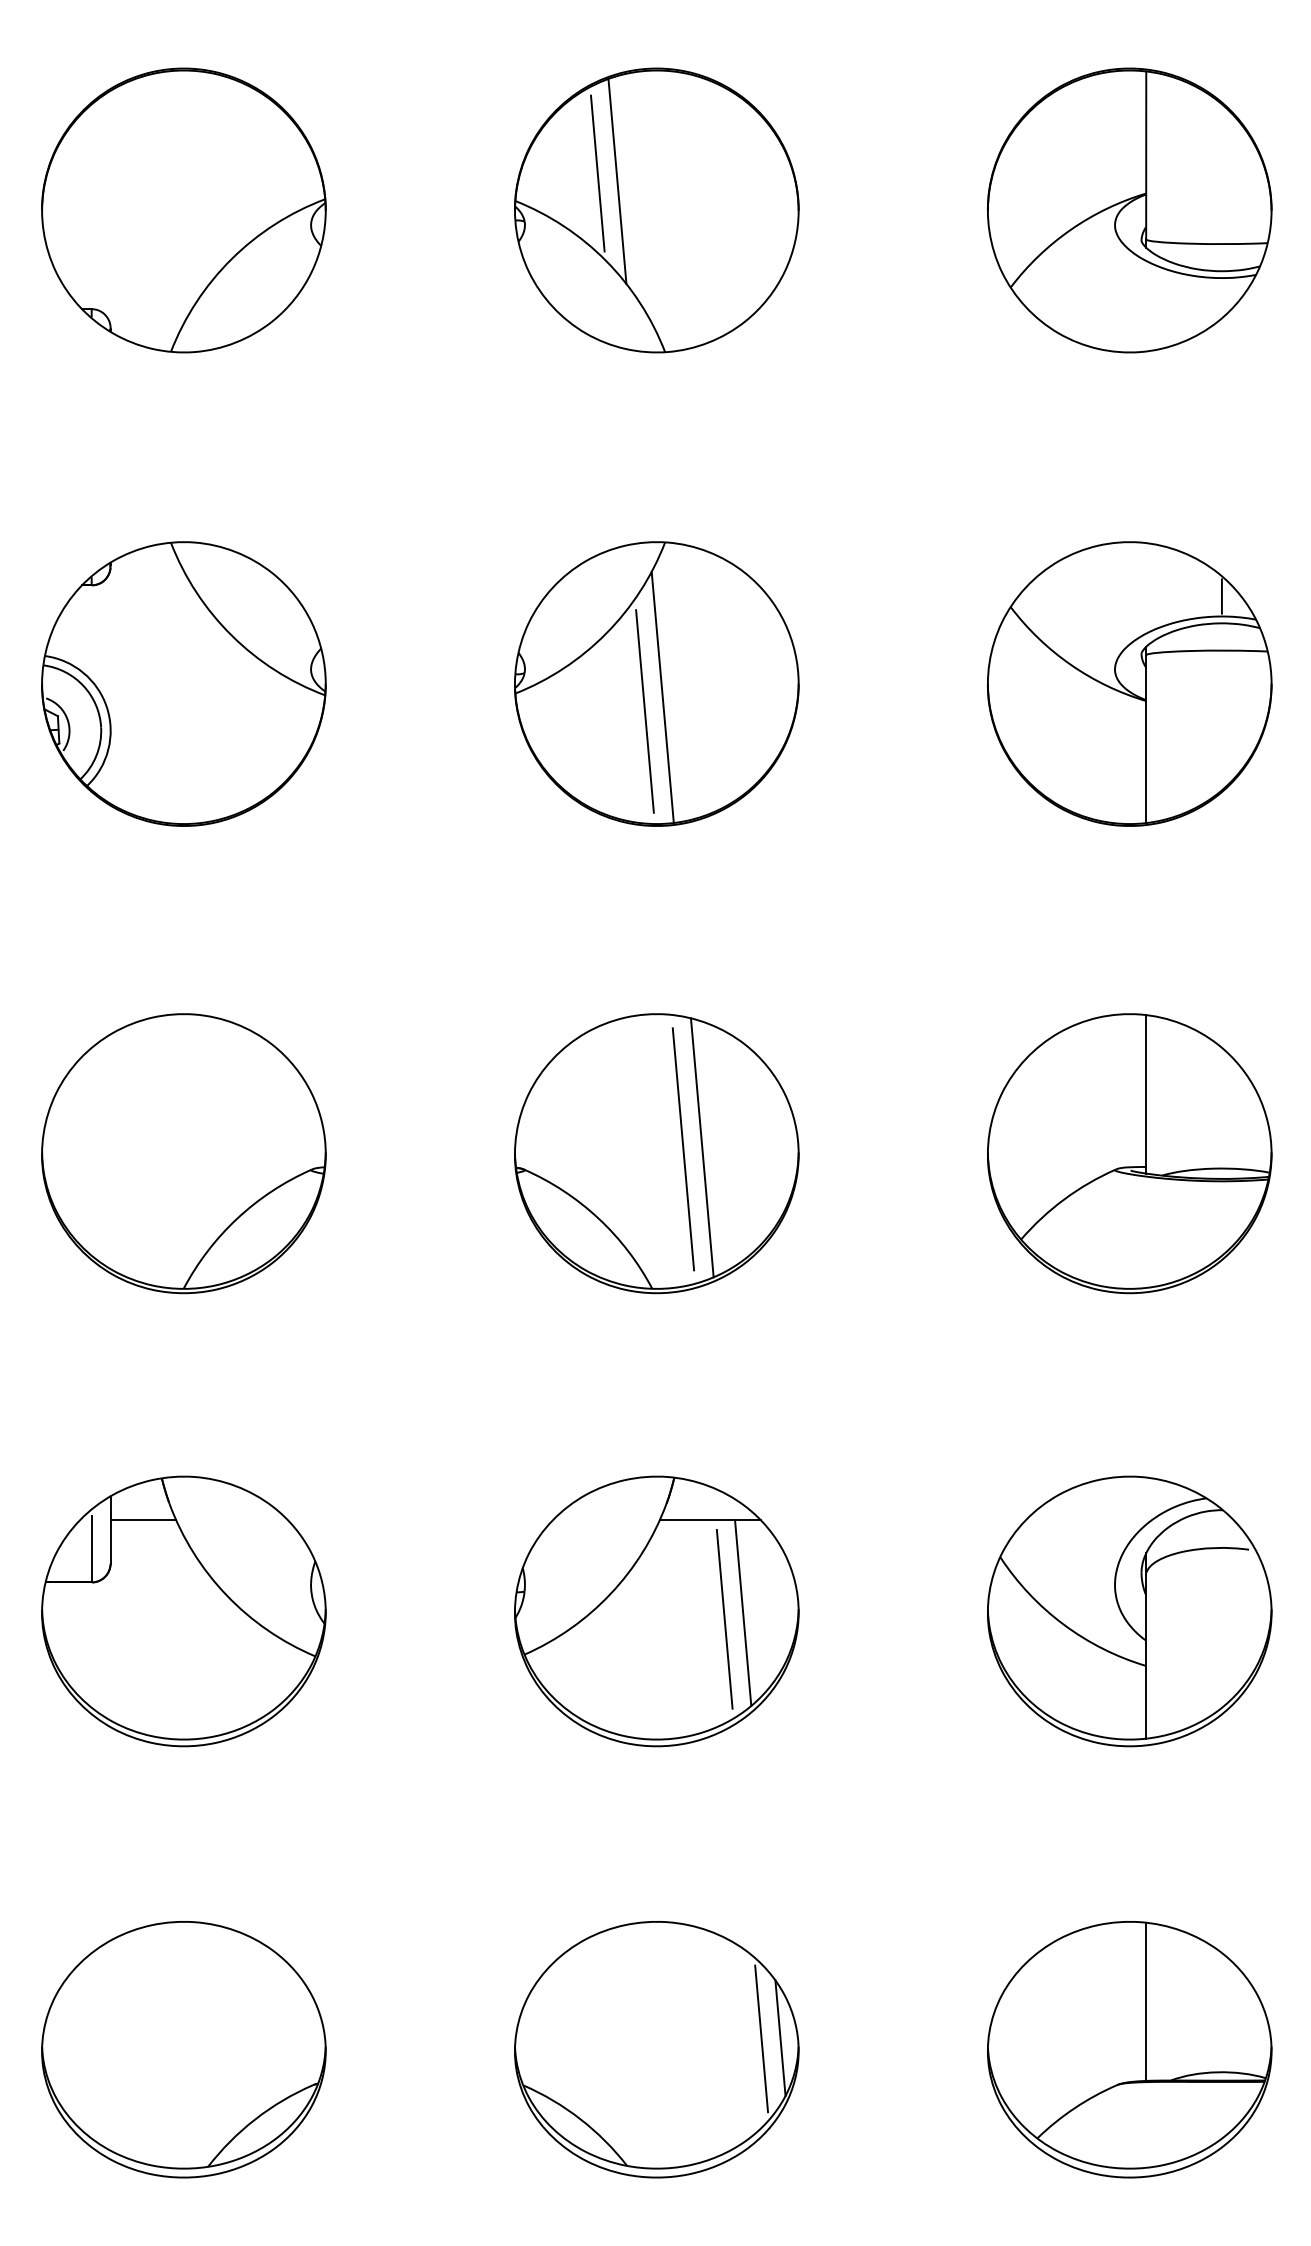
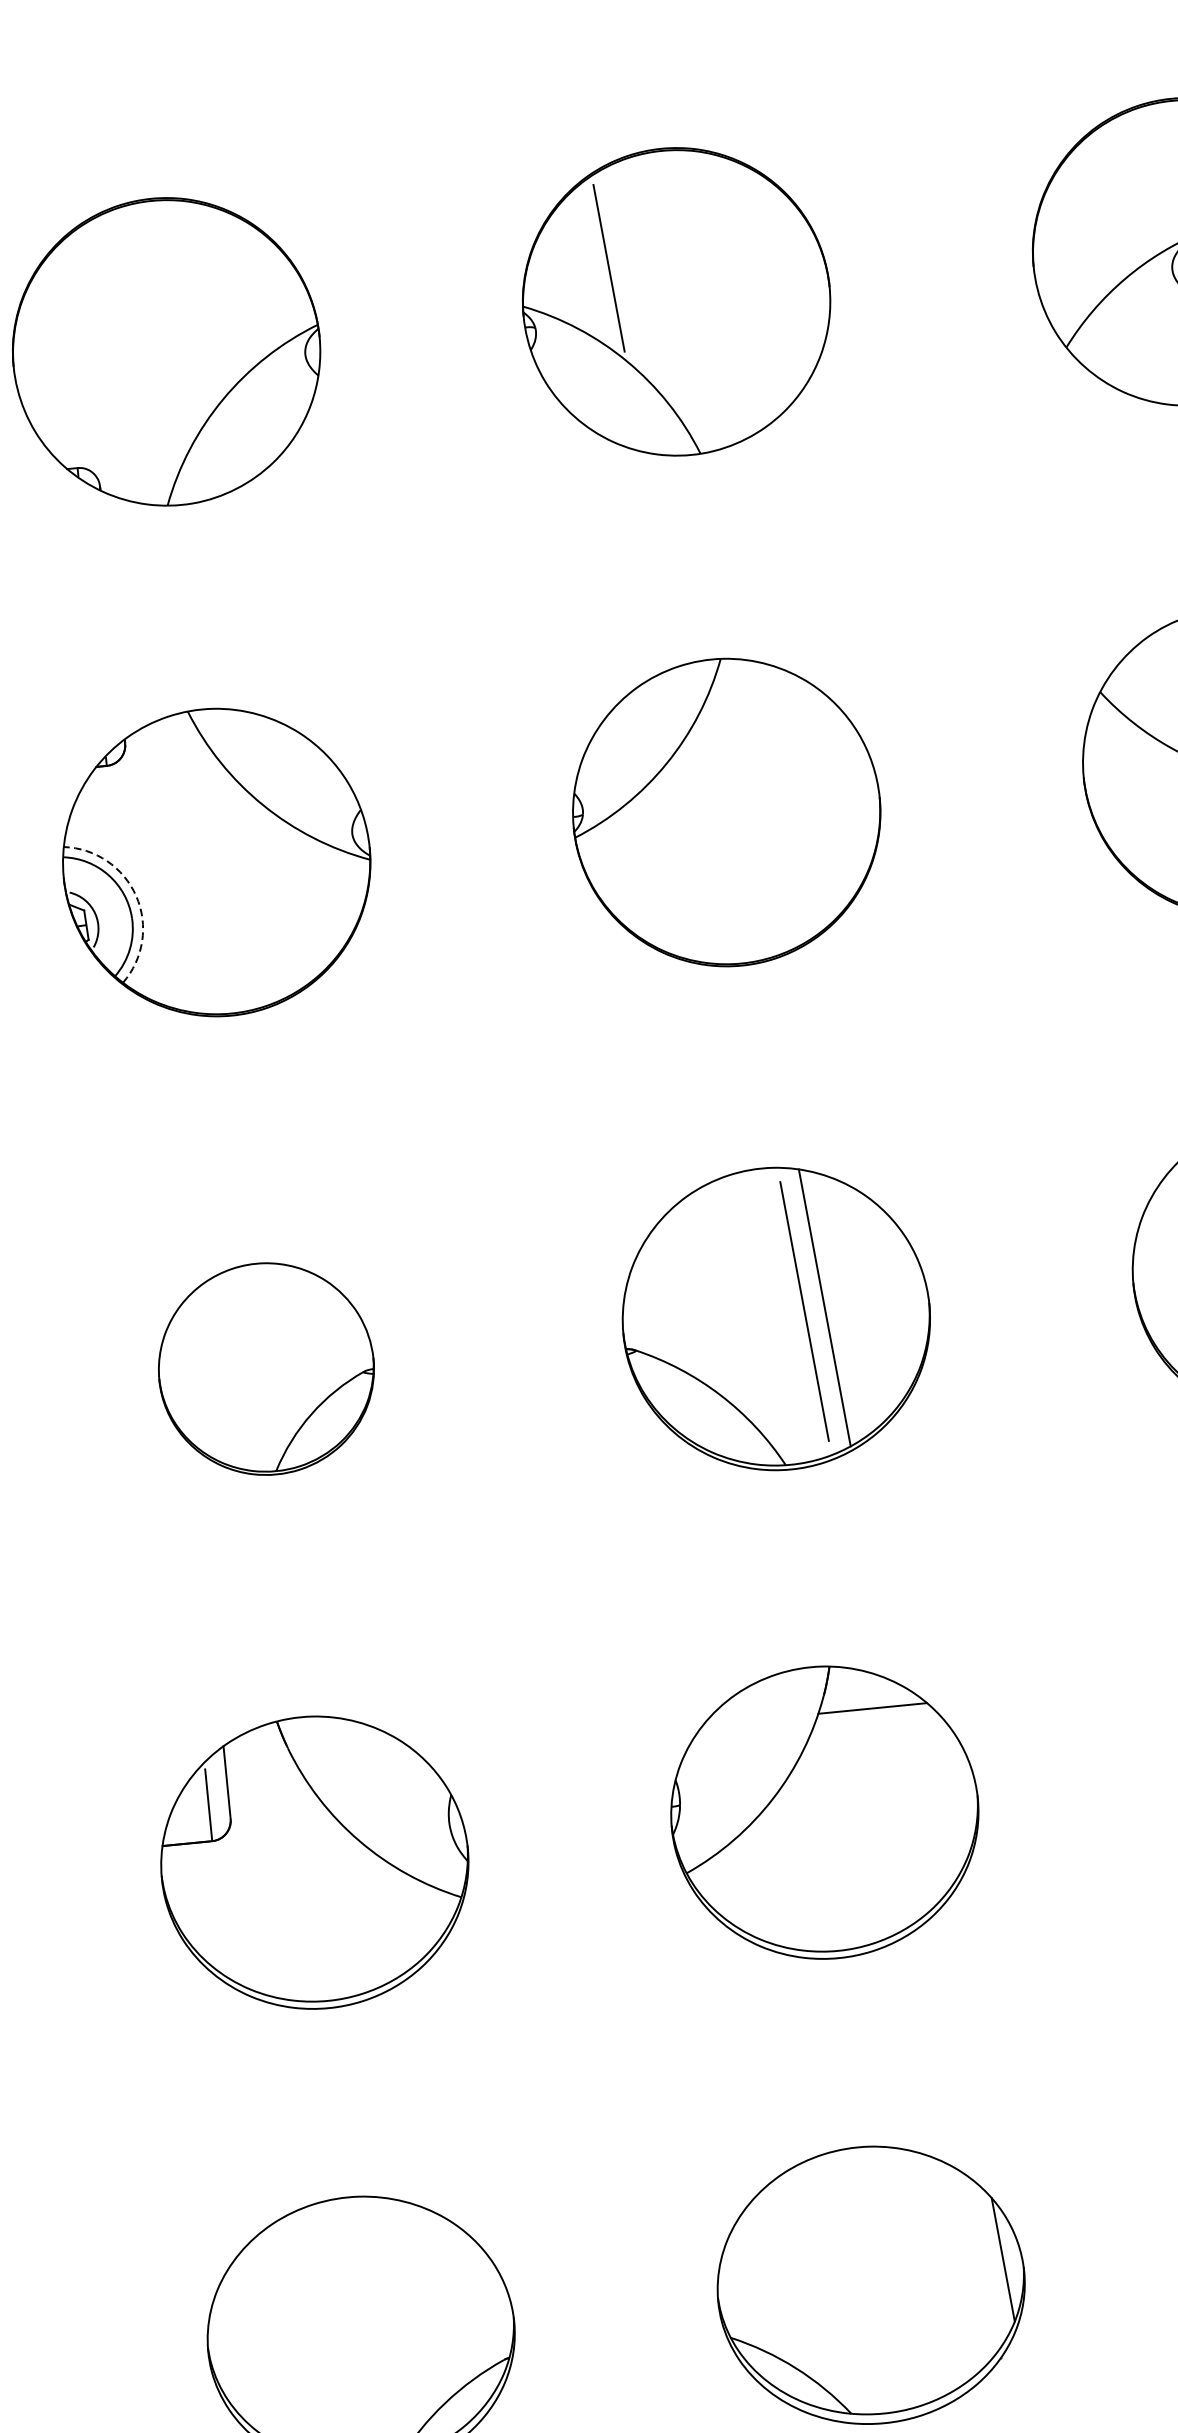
line: (617, 180) -> (631, 273), removed
line: (662, 697) -> (734, 826), removed
arc: (107, 707) -> (136, 895), solid -> dashed
line: (644, 711) -> (716, 843), removed
part: (183, 1153) -> (265, 1368), size x0.7
line: (143, 1520) -> (261, 1768), removed
line: (743, 1612) -> (918, 1804), removed
line: (724, 1618) -> (898, 1813), removed
line: (761, 2038) -> (982, 2262), removed

